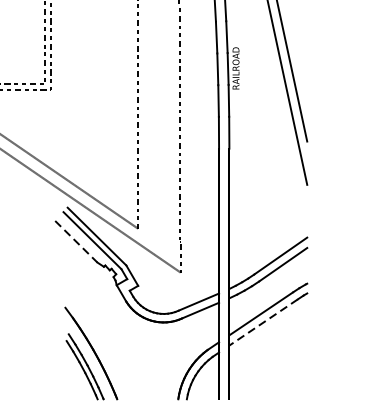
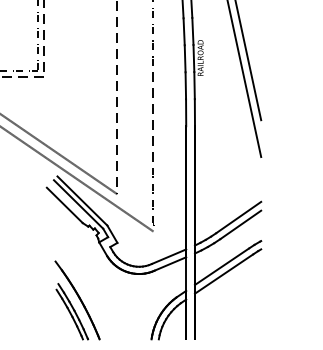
line: (77, 241) -> (65, 205), dashed -> solid
line: (262, 323) -> (223, 274), dashed -> solid

